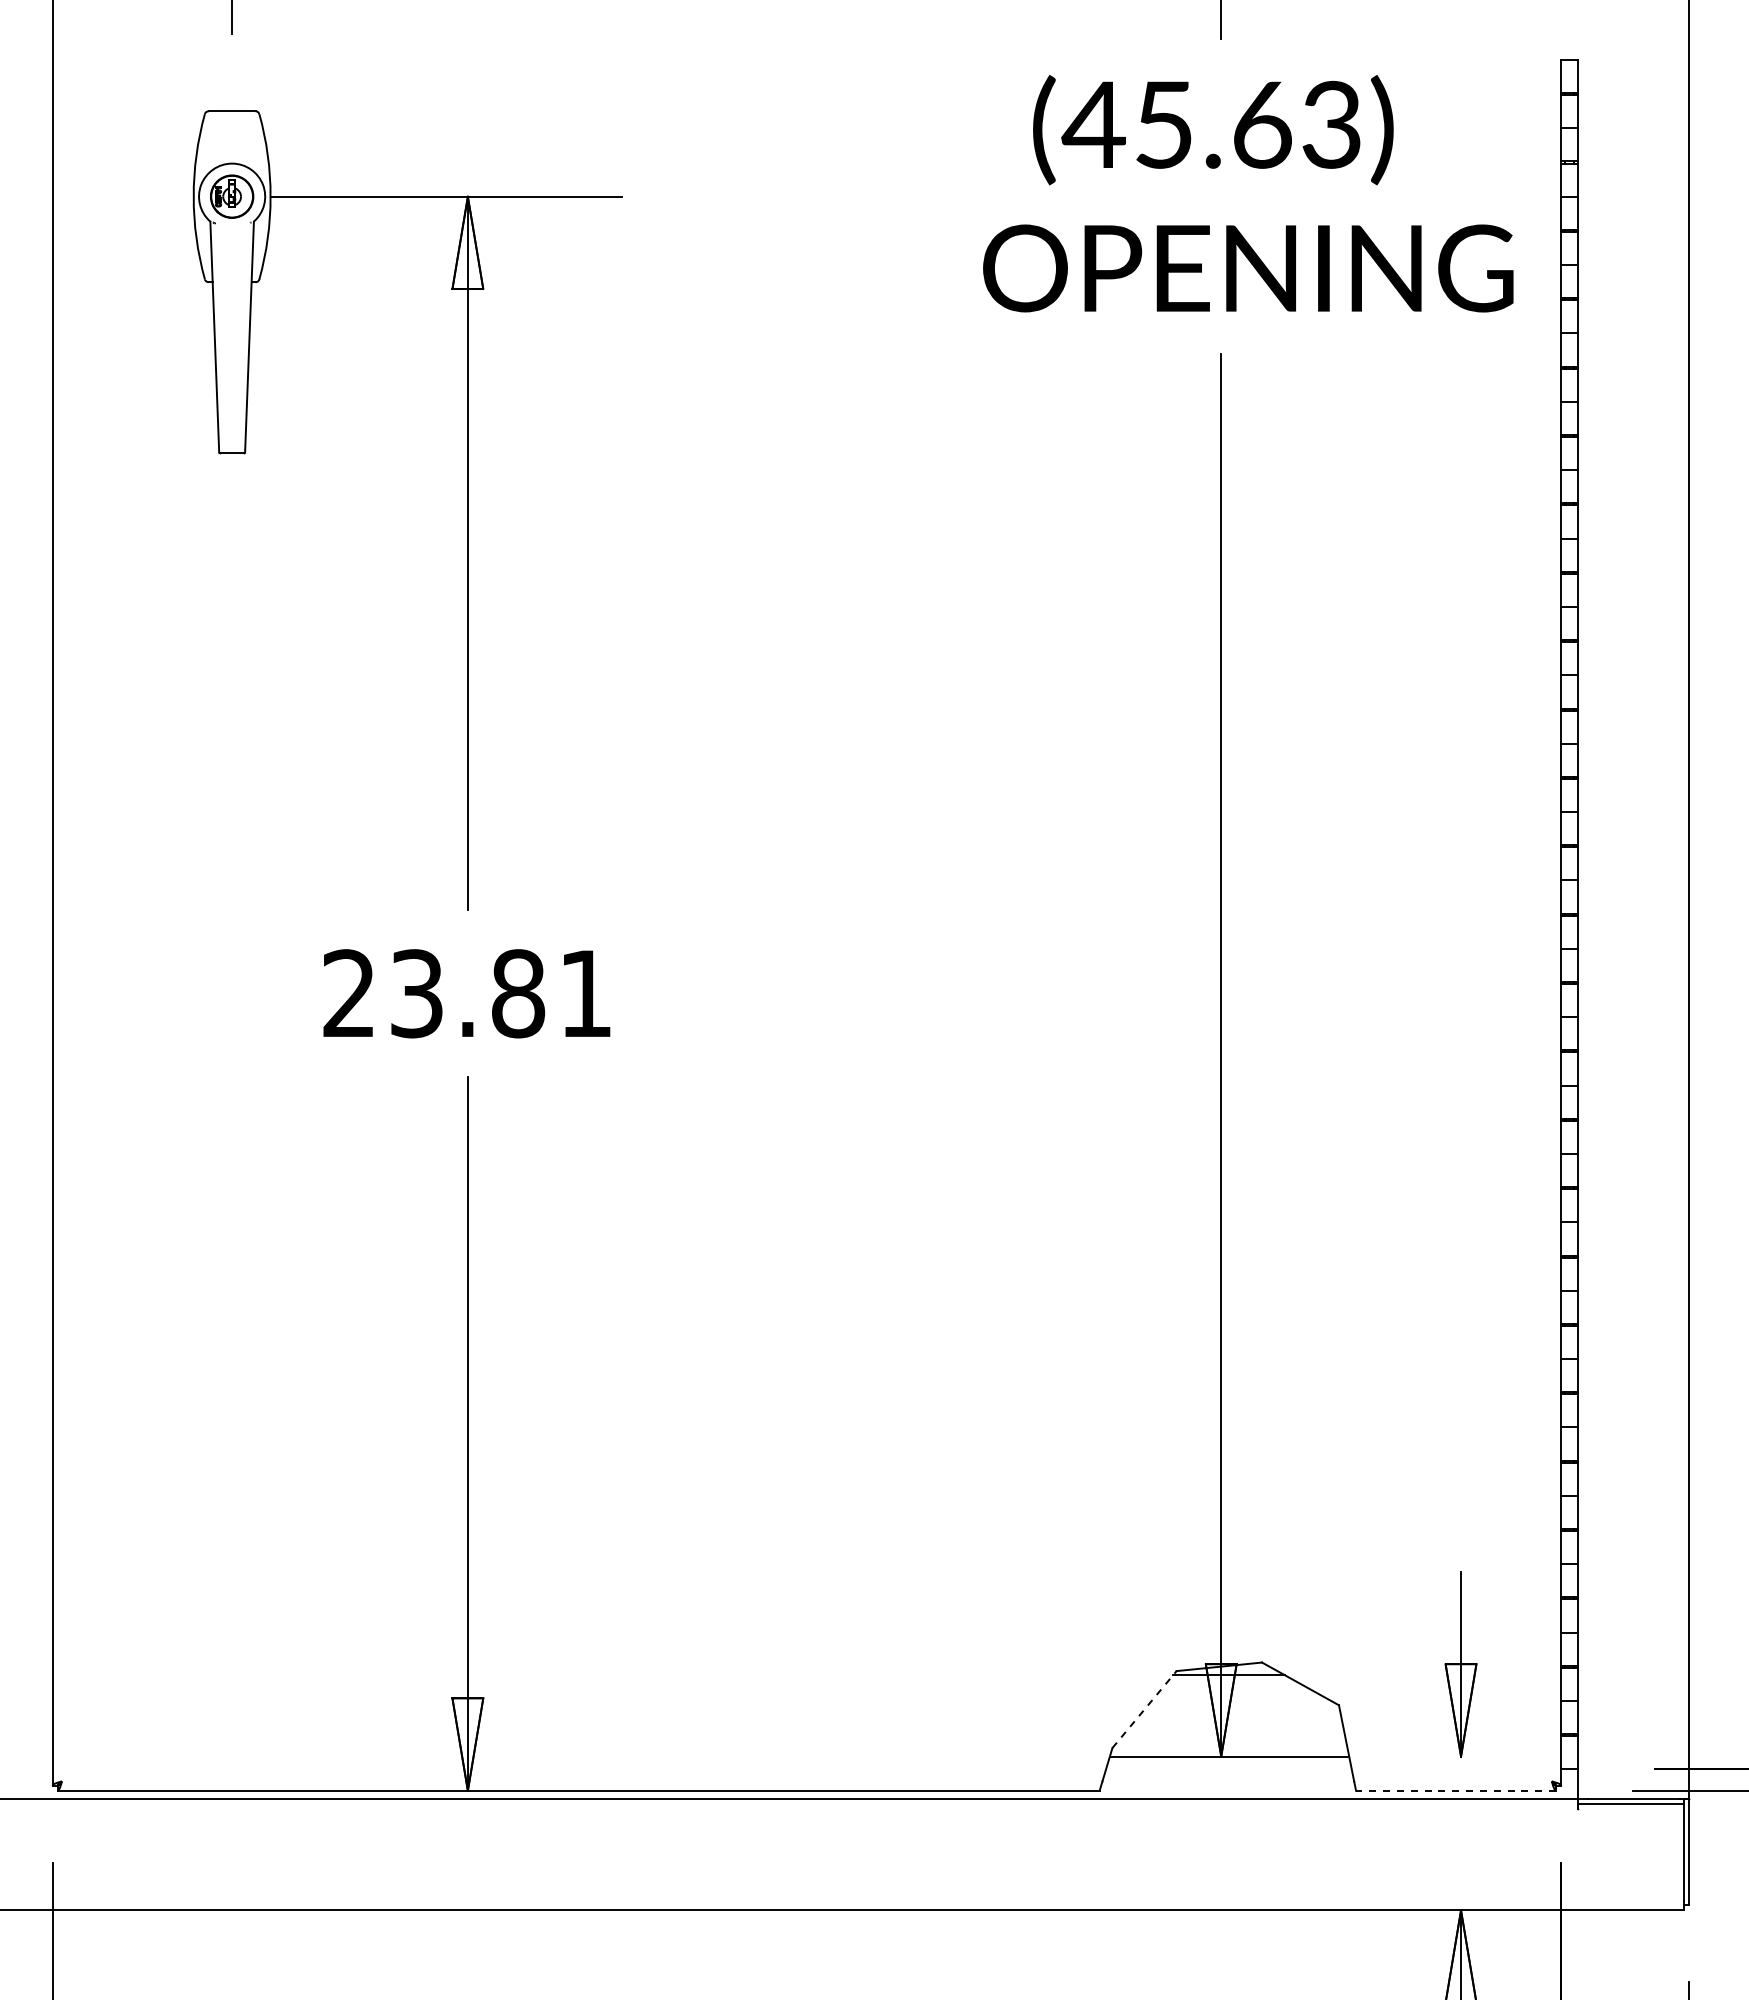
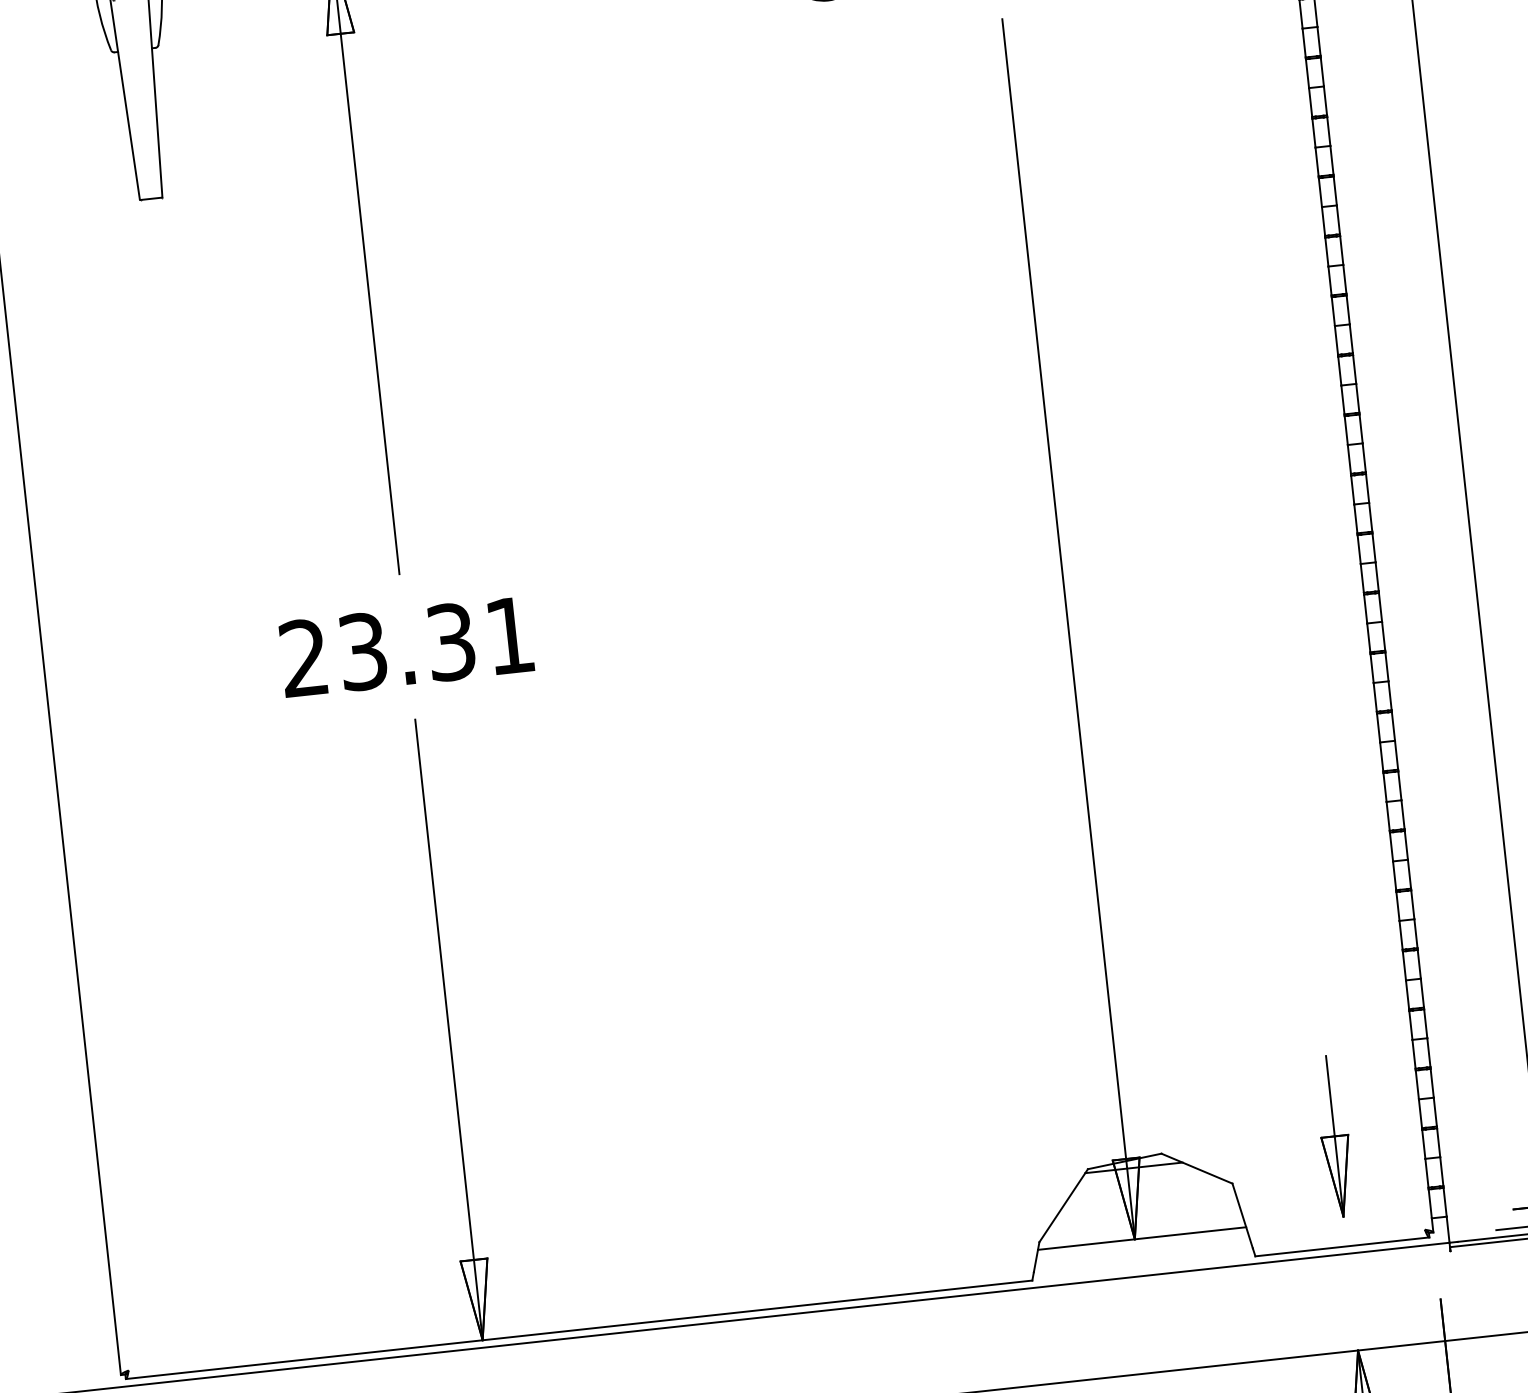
text: (518, 993) -> (451, 641), 23.81 -> 23.31
line: (1144, 1709) -> (1063, 1205), dashed -> solid
line: (1456, 1790) -> (1342, 1246), dashed -> solid

